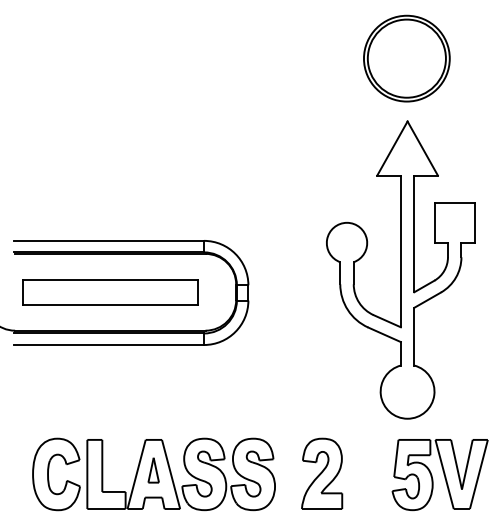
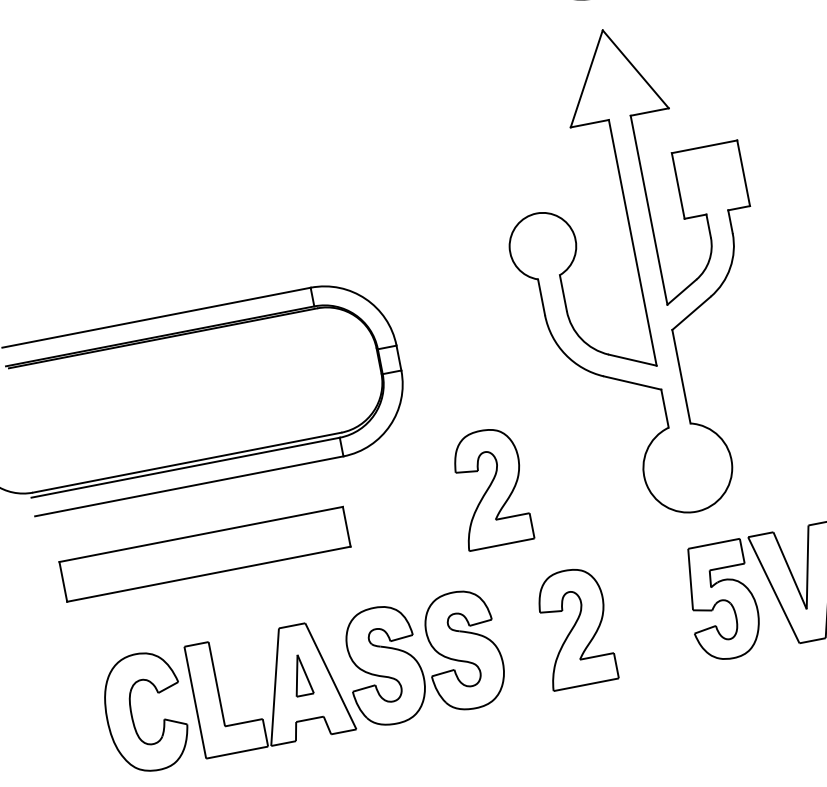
part: (110, 292) -> (205, 554), moved
part: (288, 380) -> (491, 487), added

